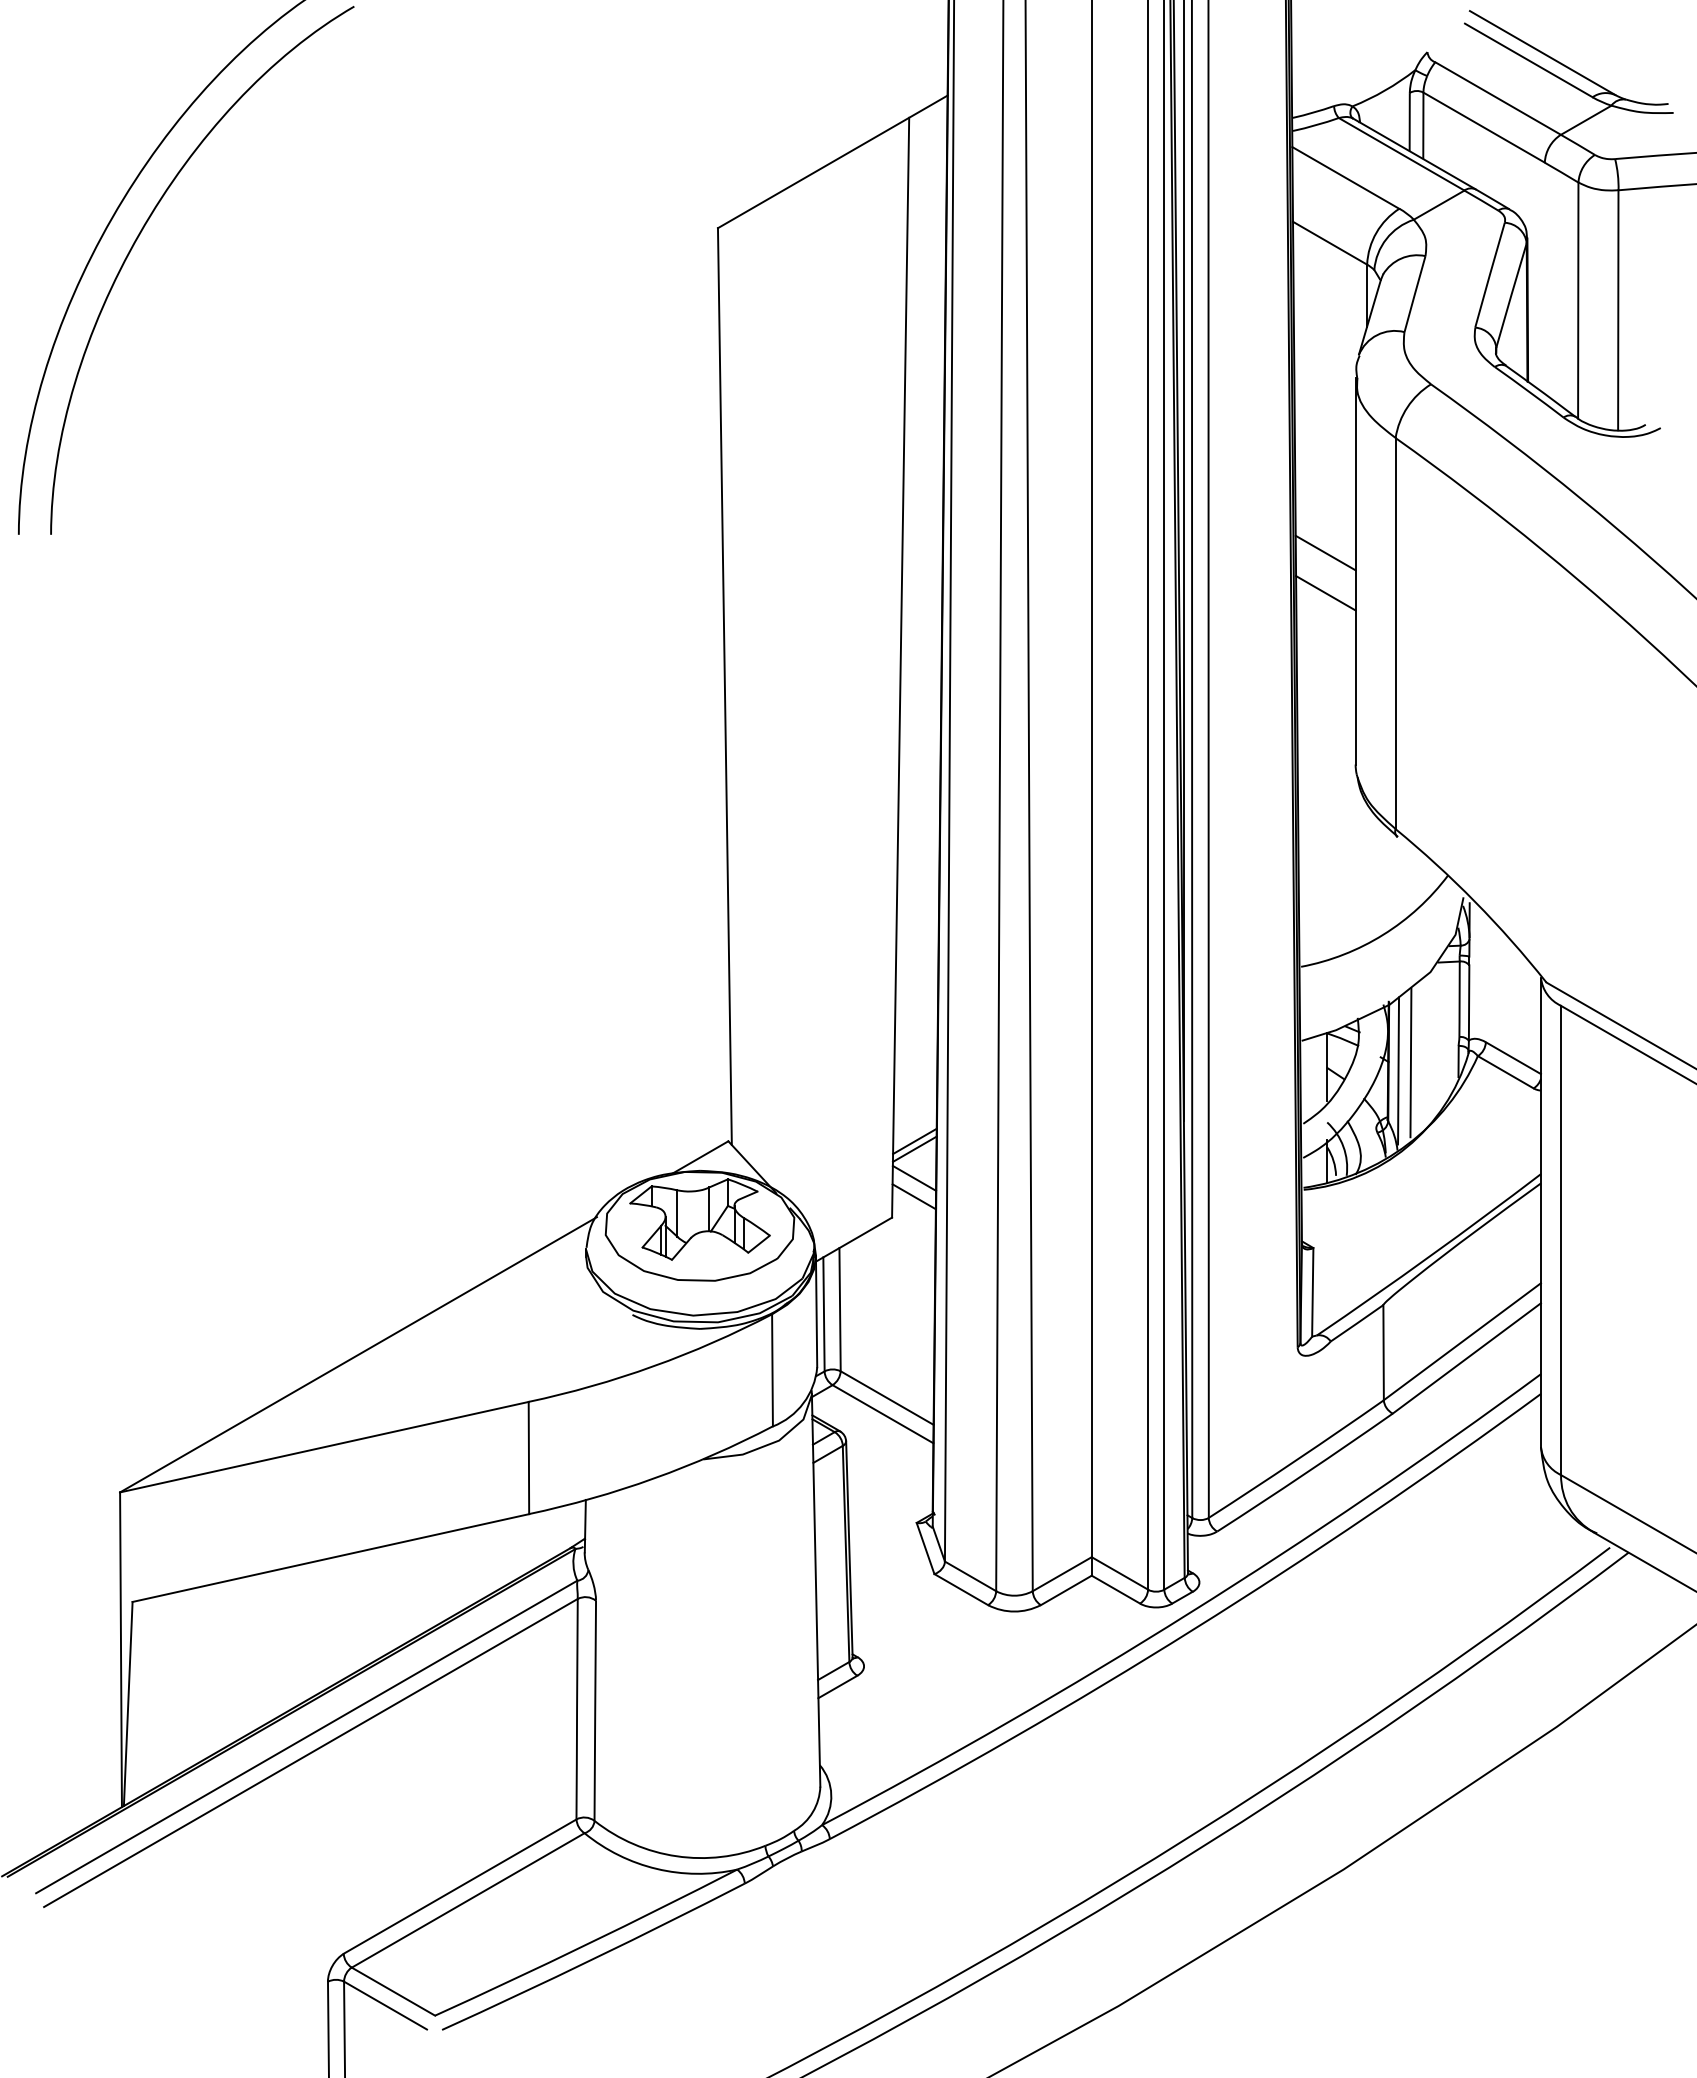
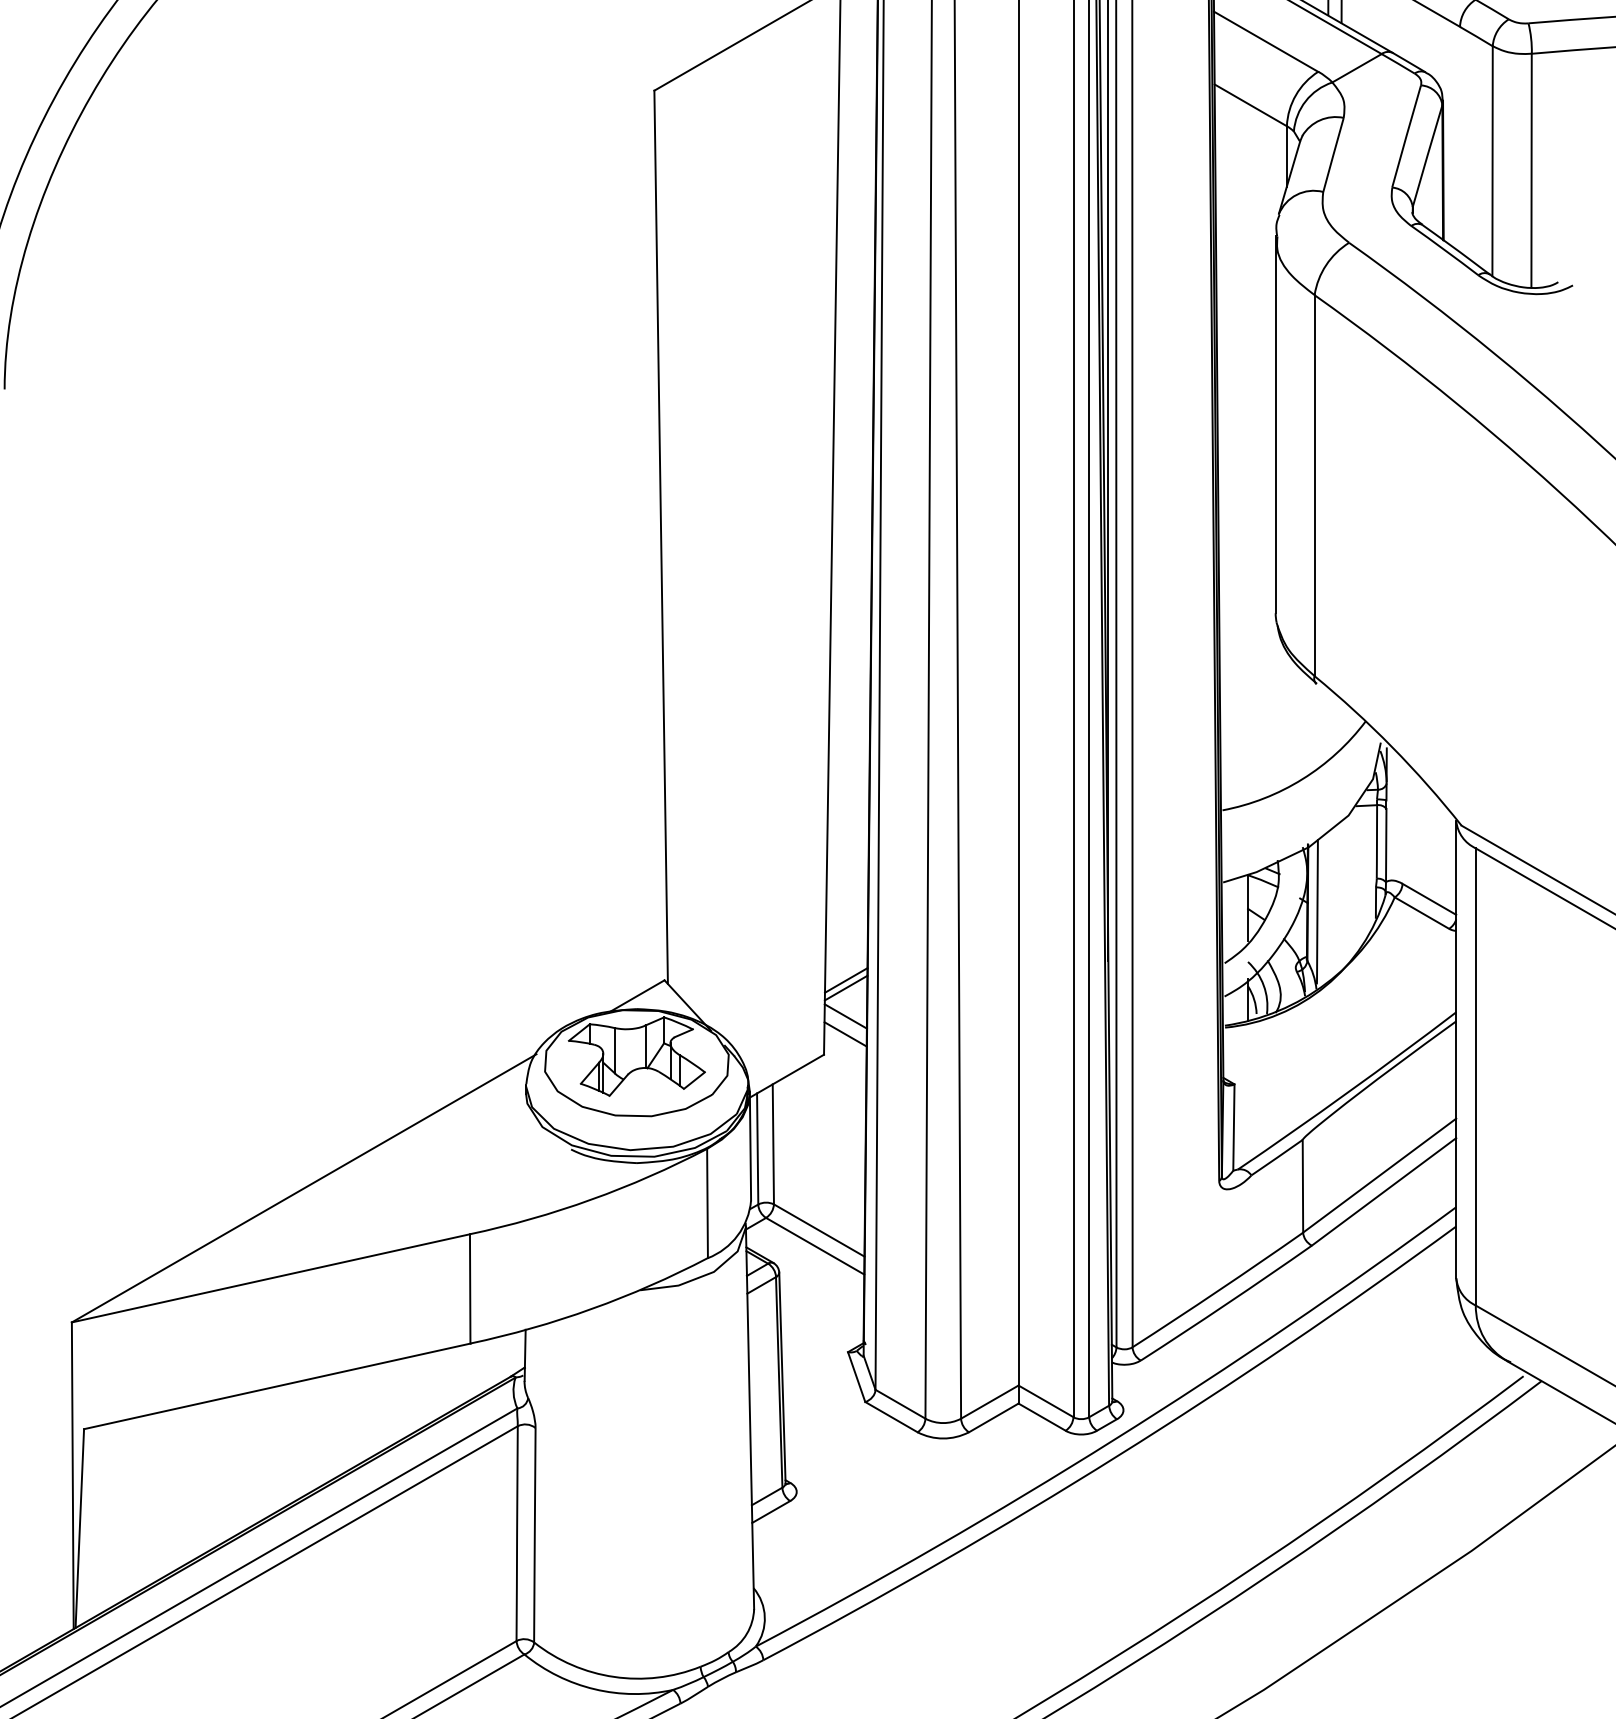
line: (1325, 552) -> (1246, 406), removed
line: (1325, 593) -> (1246, 446), removed
line: (1410, 1062) -> (1329, 903), removed

